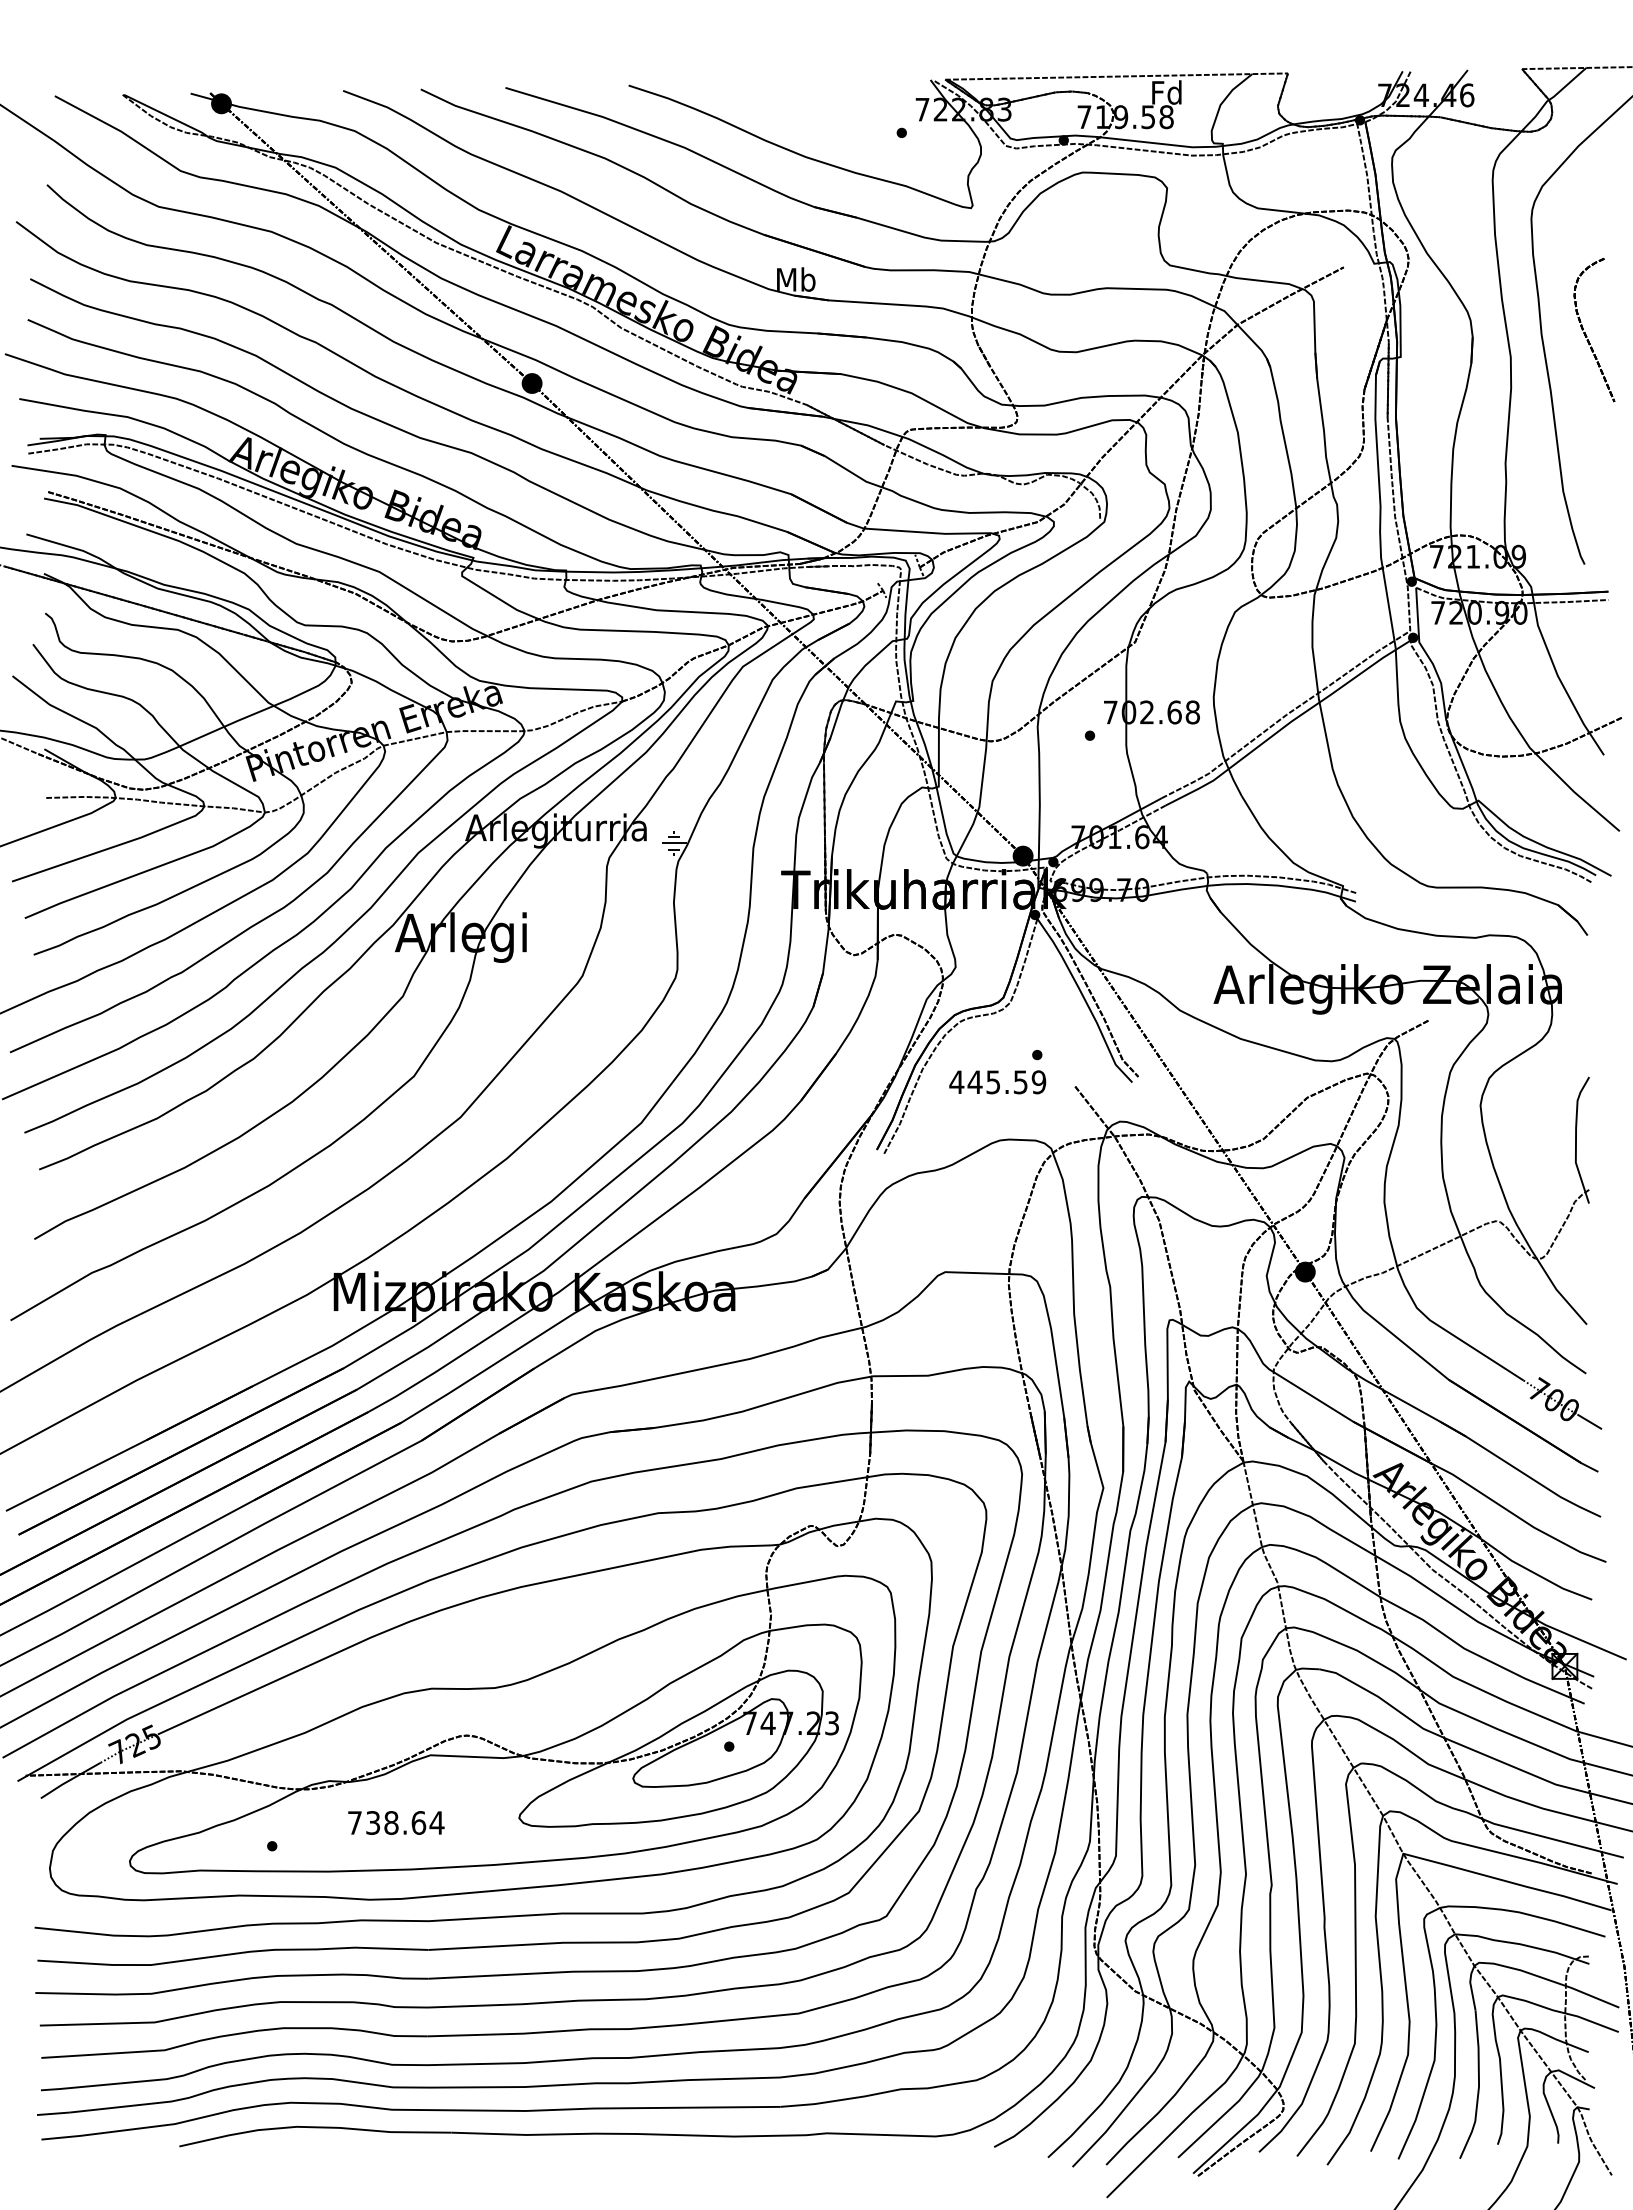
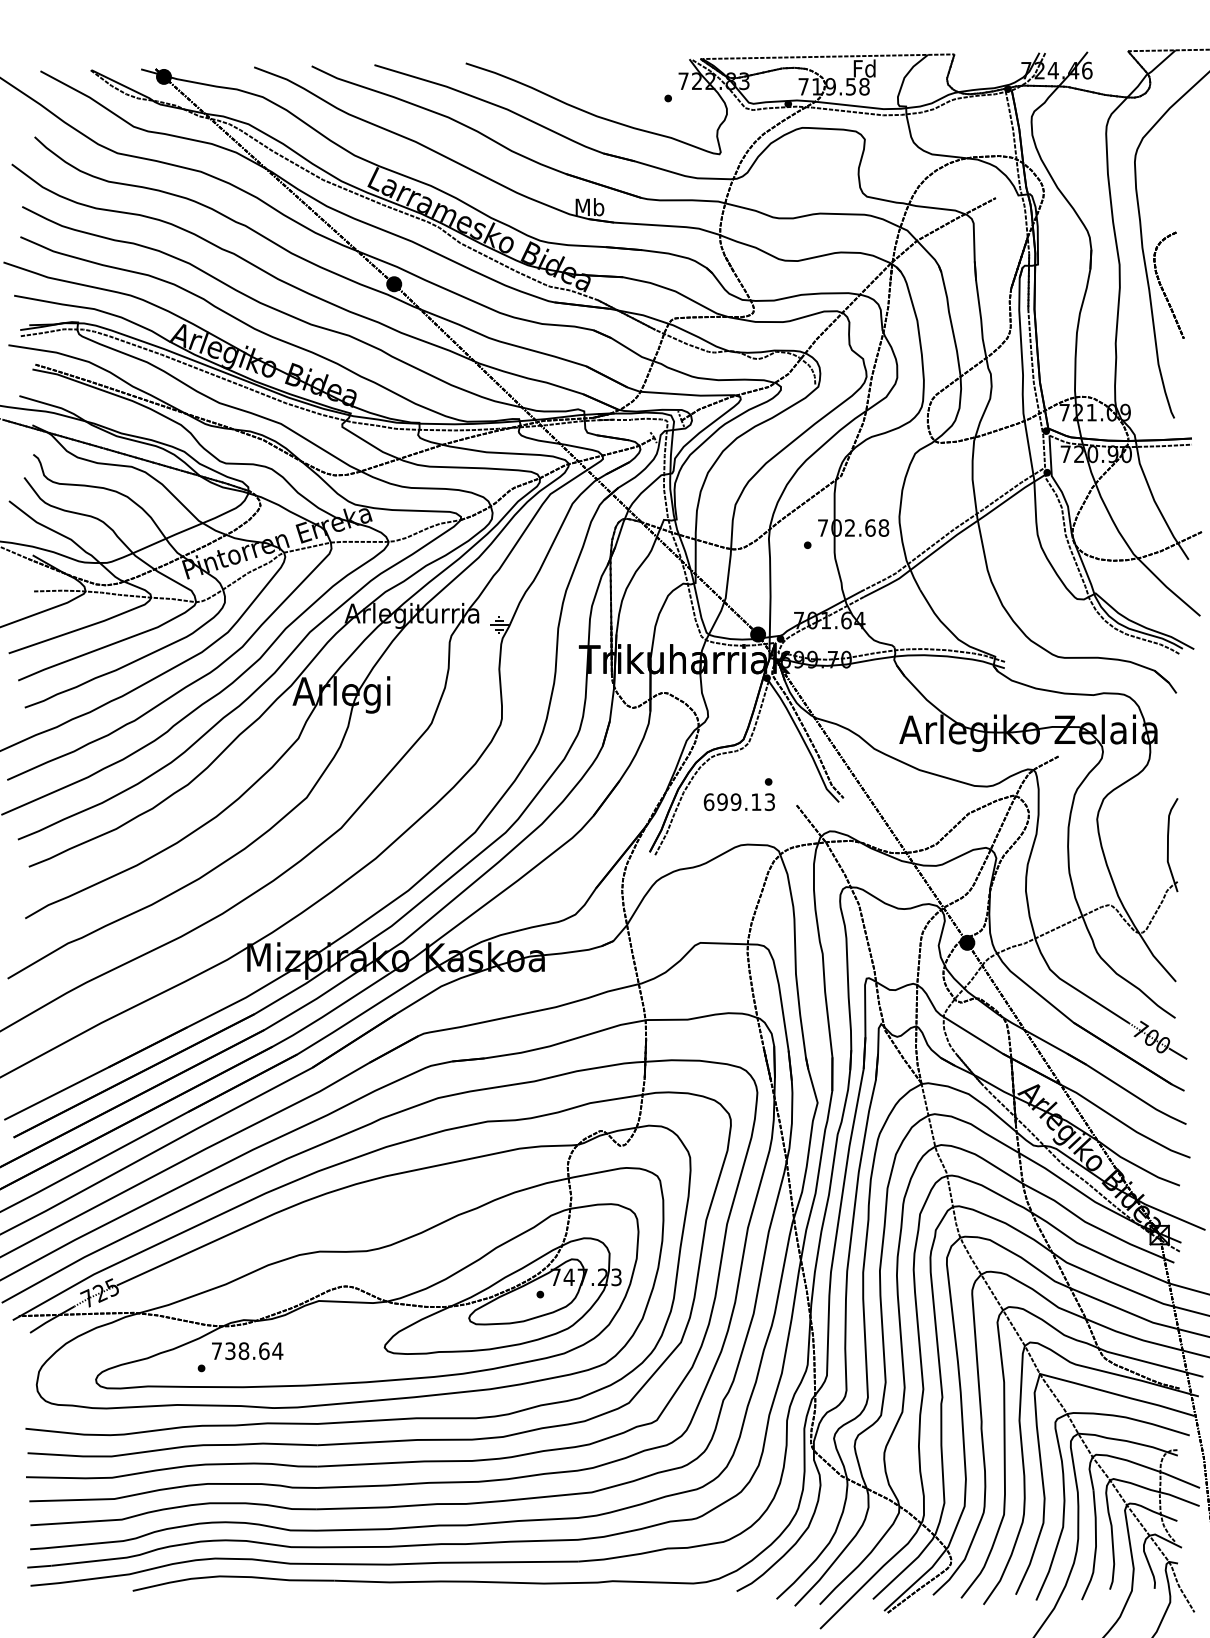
part: (1586, 334) -> (1163, 288), moved
text: (997, 1082) -> (739, 802), 445.59 -> 699.13
text: (396, 1822) -> (247, 1350), moved

